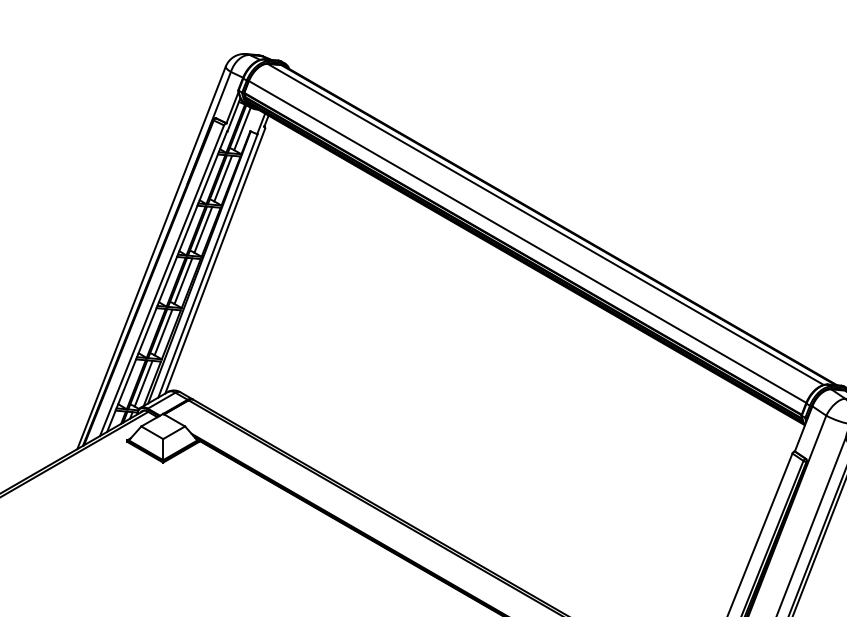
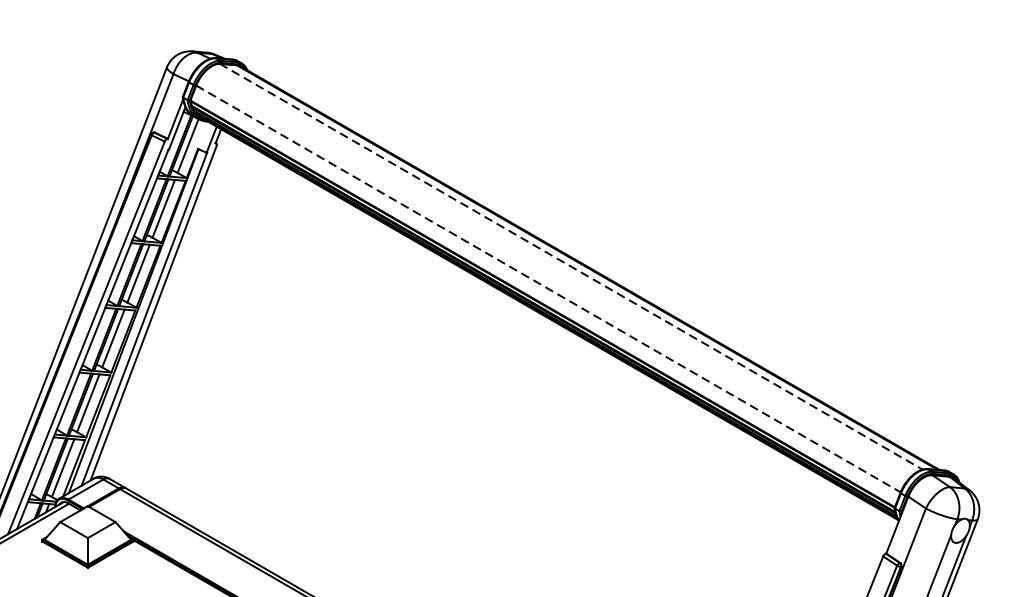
line: (546, 224) -> (572, 266), solid -> dashed
line: (527, 241) -> (548, 288), solid -> dashed

